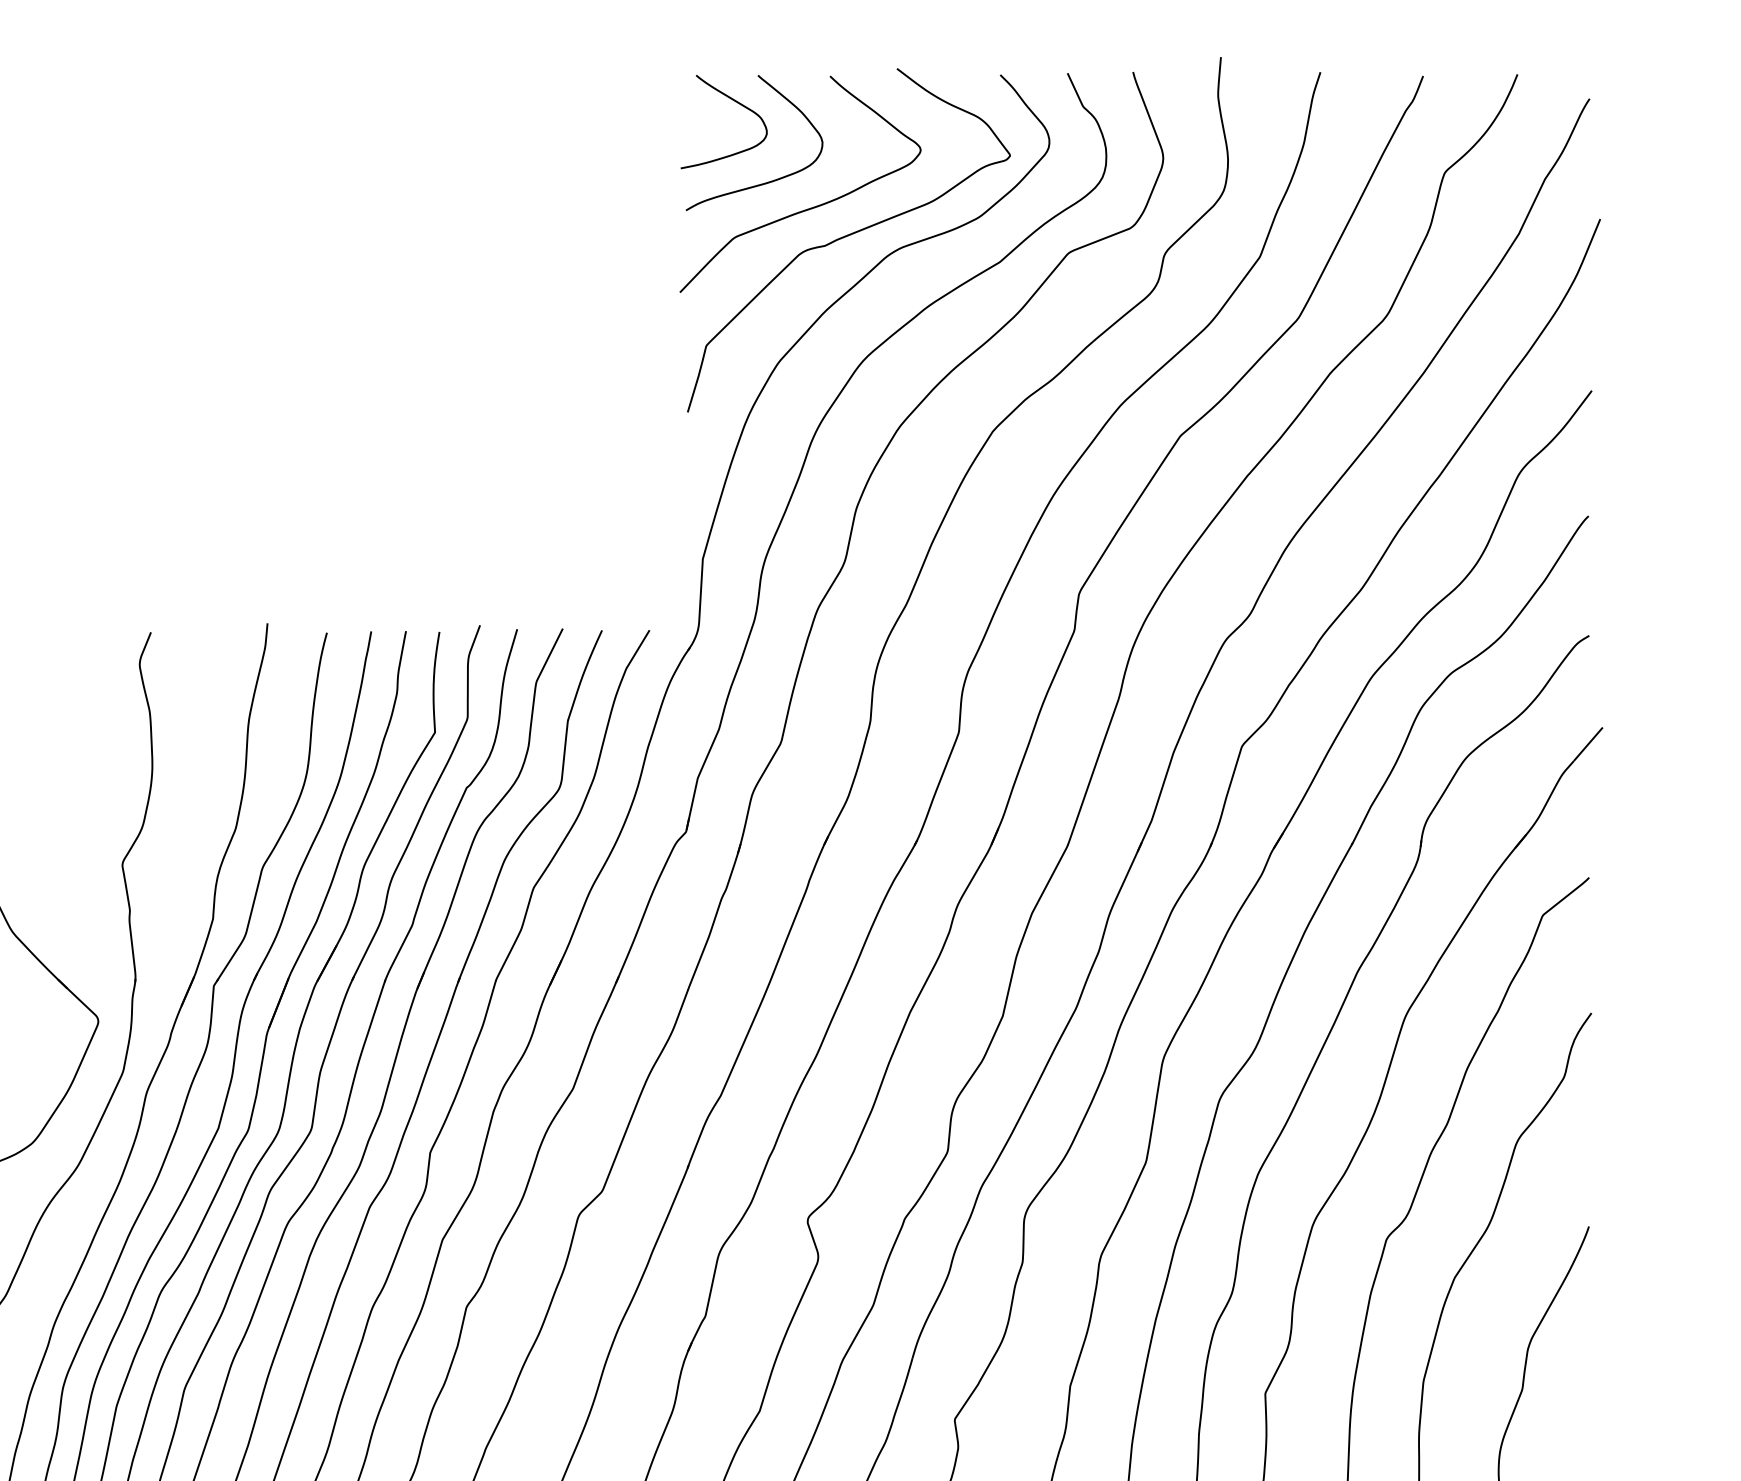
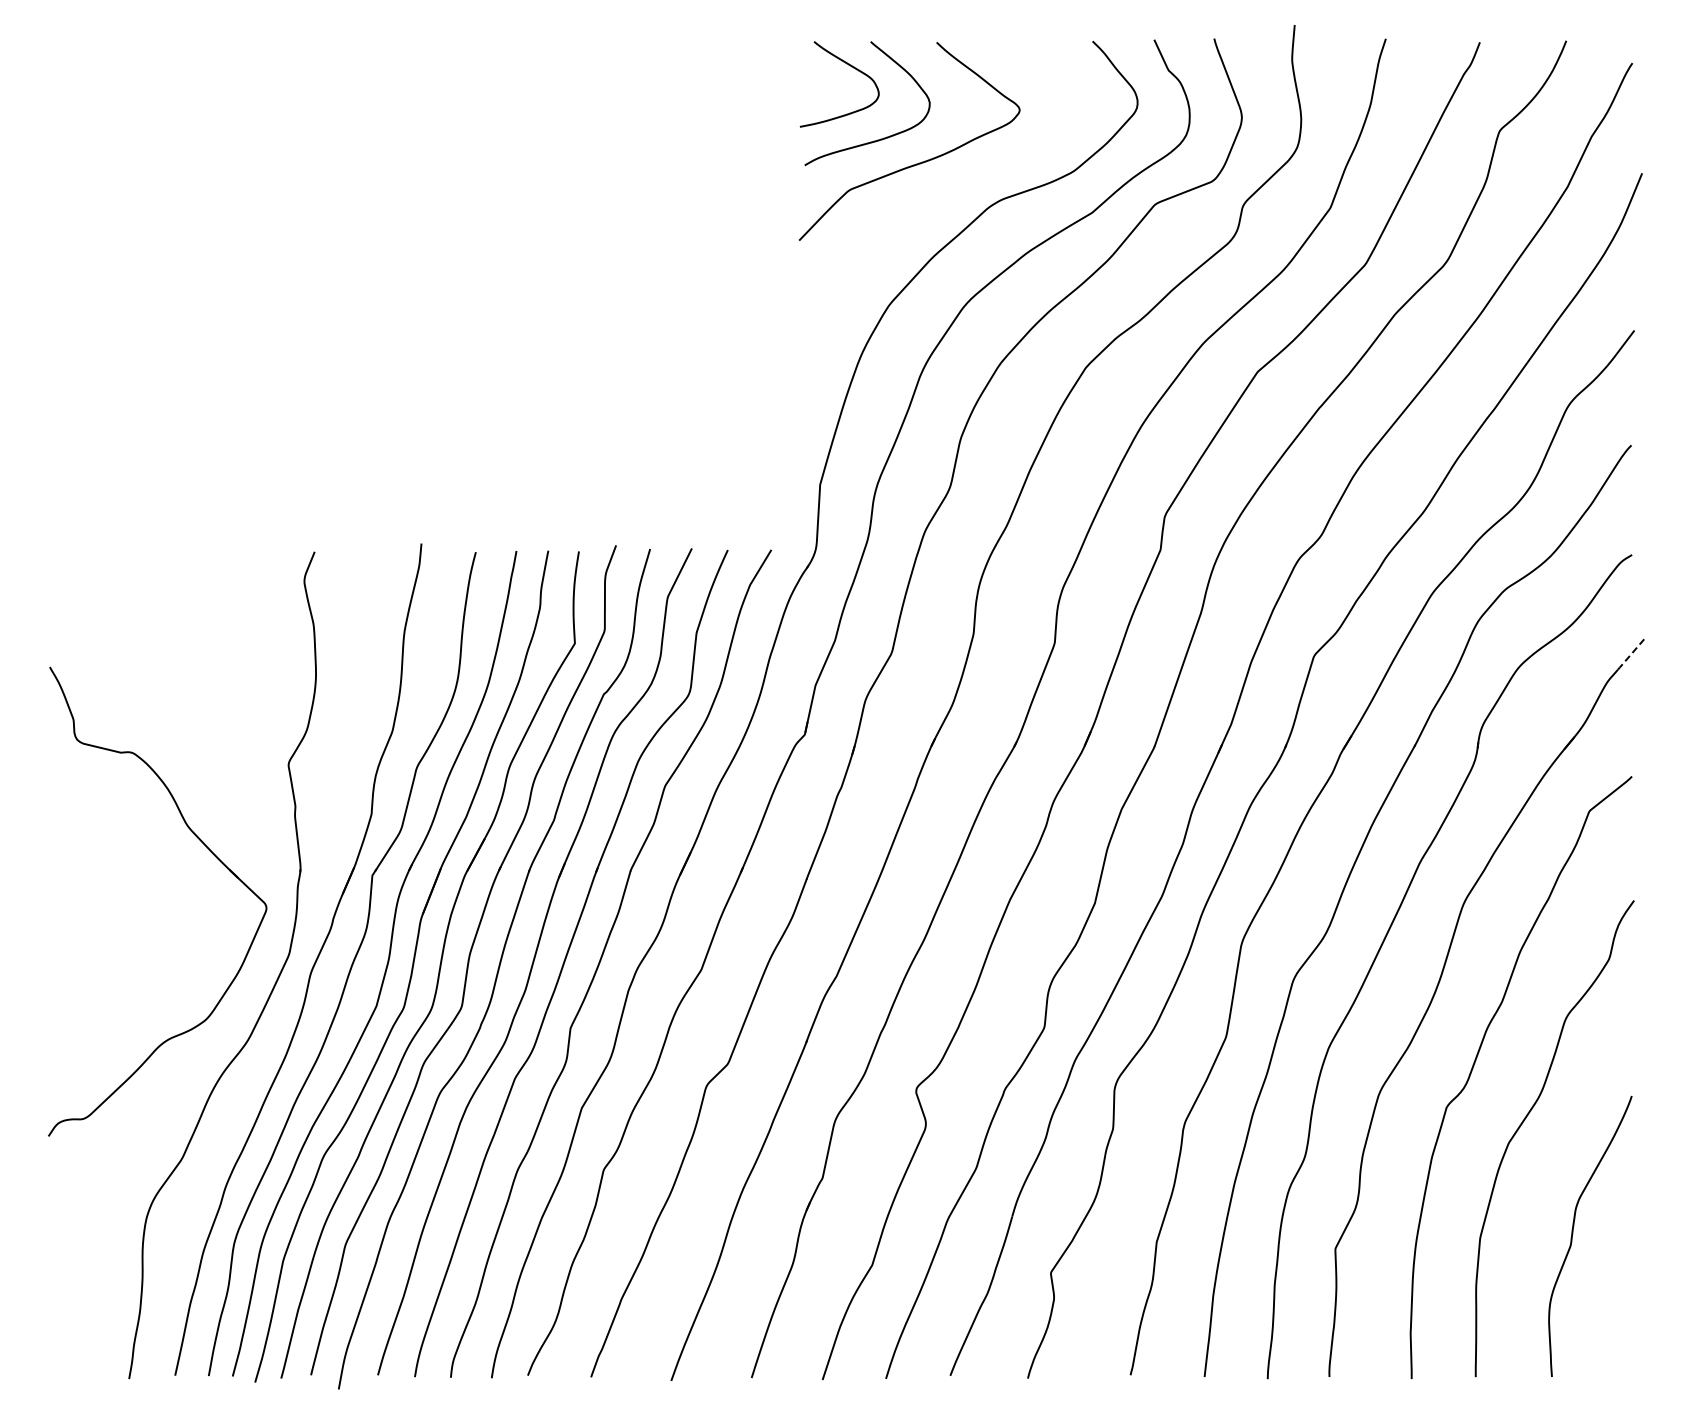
curve: (848, 236) -> (953, 189), removed
line: (1587, 744) -> (1630, 654), solid -> dashed

